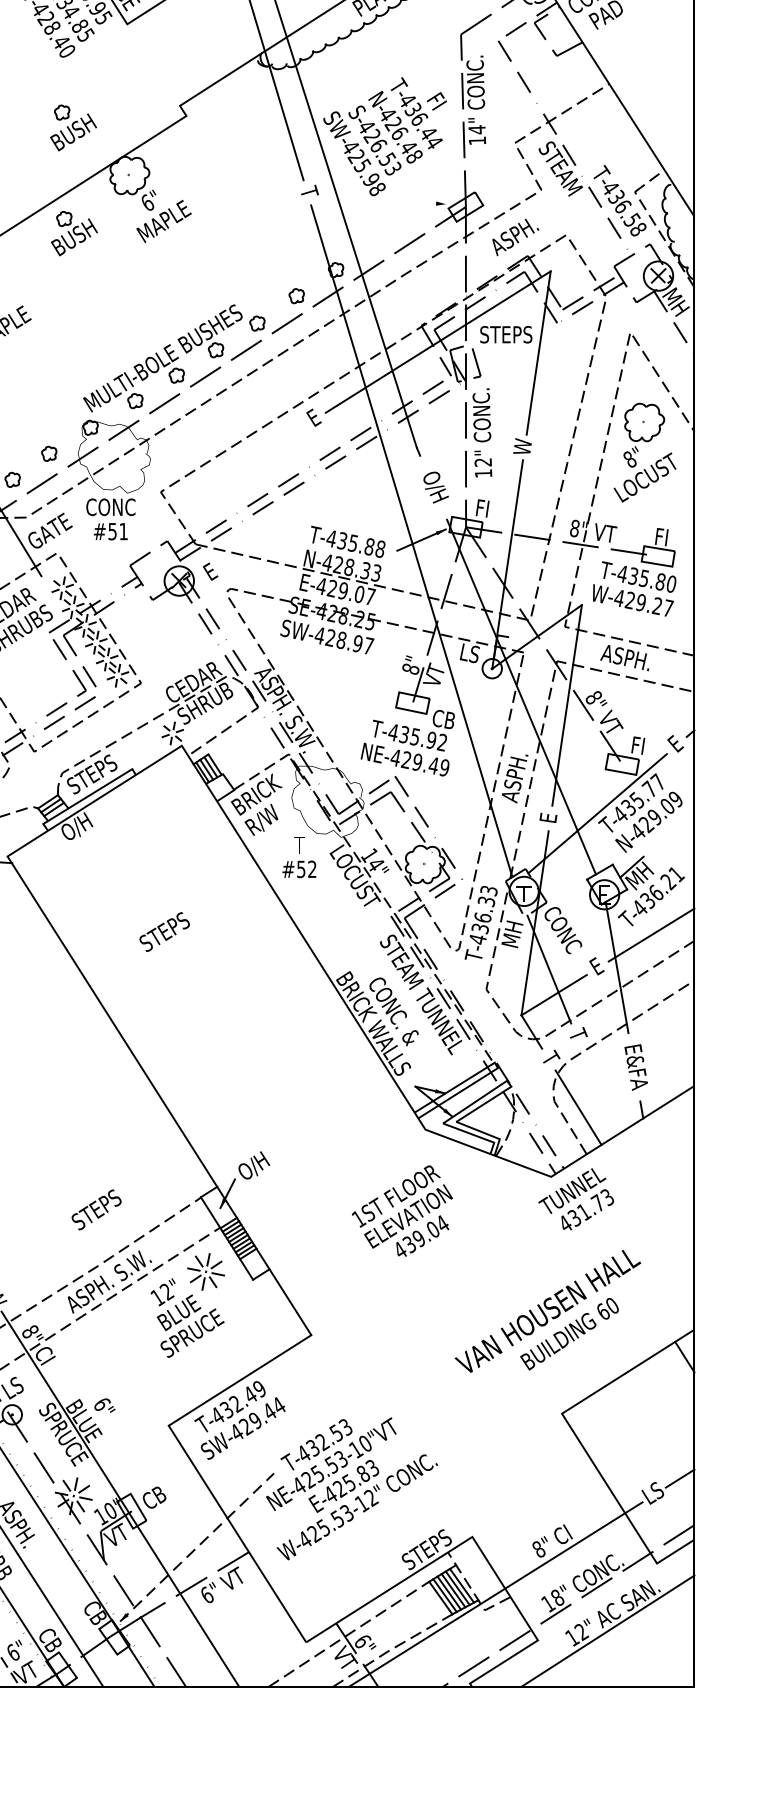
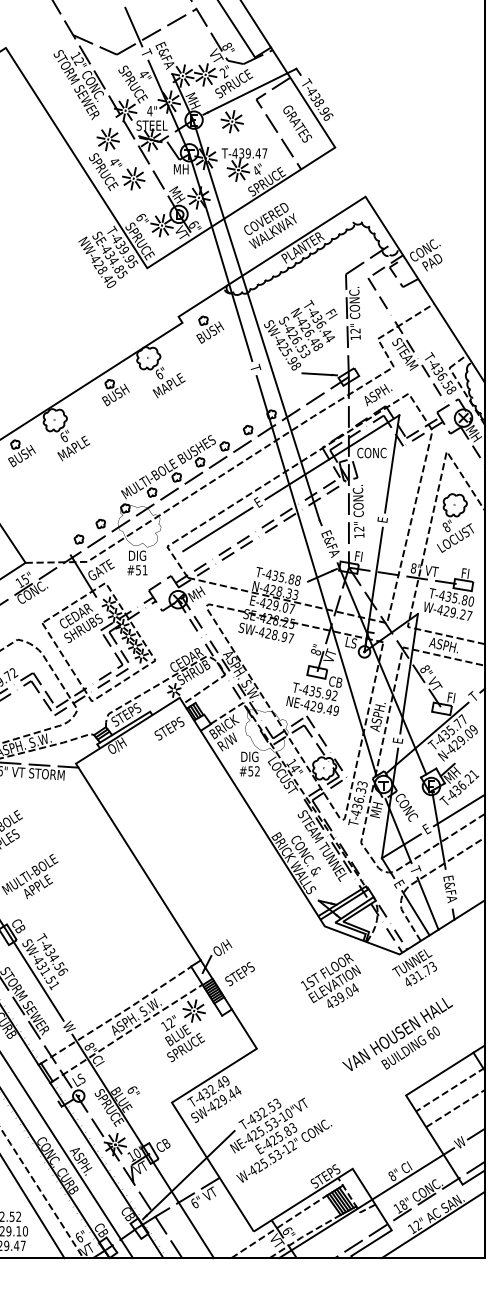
part: (73, 127) -> (210, 329), moved
text: (477, 128) -> (355, 330), 14" -> 12"
line: (416, 202) -> (319, 374), added
text: (505, 333) -> (372, 452), STEPS -> CONC
text: (522, 444) -> (382, 518), W -> E
line: (245, 463) -> (217, 529), added
text: (435, 488) -> (330, 544), O/H -> E&FA
text: (110, 506) -> (137, 555), CONC -> DIG
text: (210, 572) -> (196, 594), E -> MH
text: (675, 743) -> (473, 696), E -> T
text: (299, 844) -> (249, 756), T -> DIG
text: (164, 931) -> (169, 728), moved
text: (550, 1057) -> (399, 883), T -> E
line: (597, 1091) -> (427, 903), added
text: (95, 1210) -> (239, 974), moved
text: (401, 1210) -> (330, 980), moved
line: (636, 1403) -> (450, 1089), added
line: (645, 1435) -> (455, 1108), added
text: (651, 1492) -> (459, 1142), LS -> W
line: (196, 1548) -> (188, 1175), dashed -> solid

